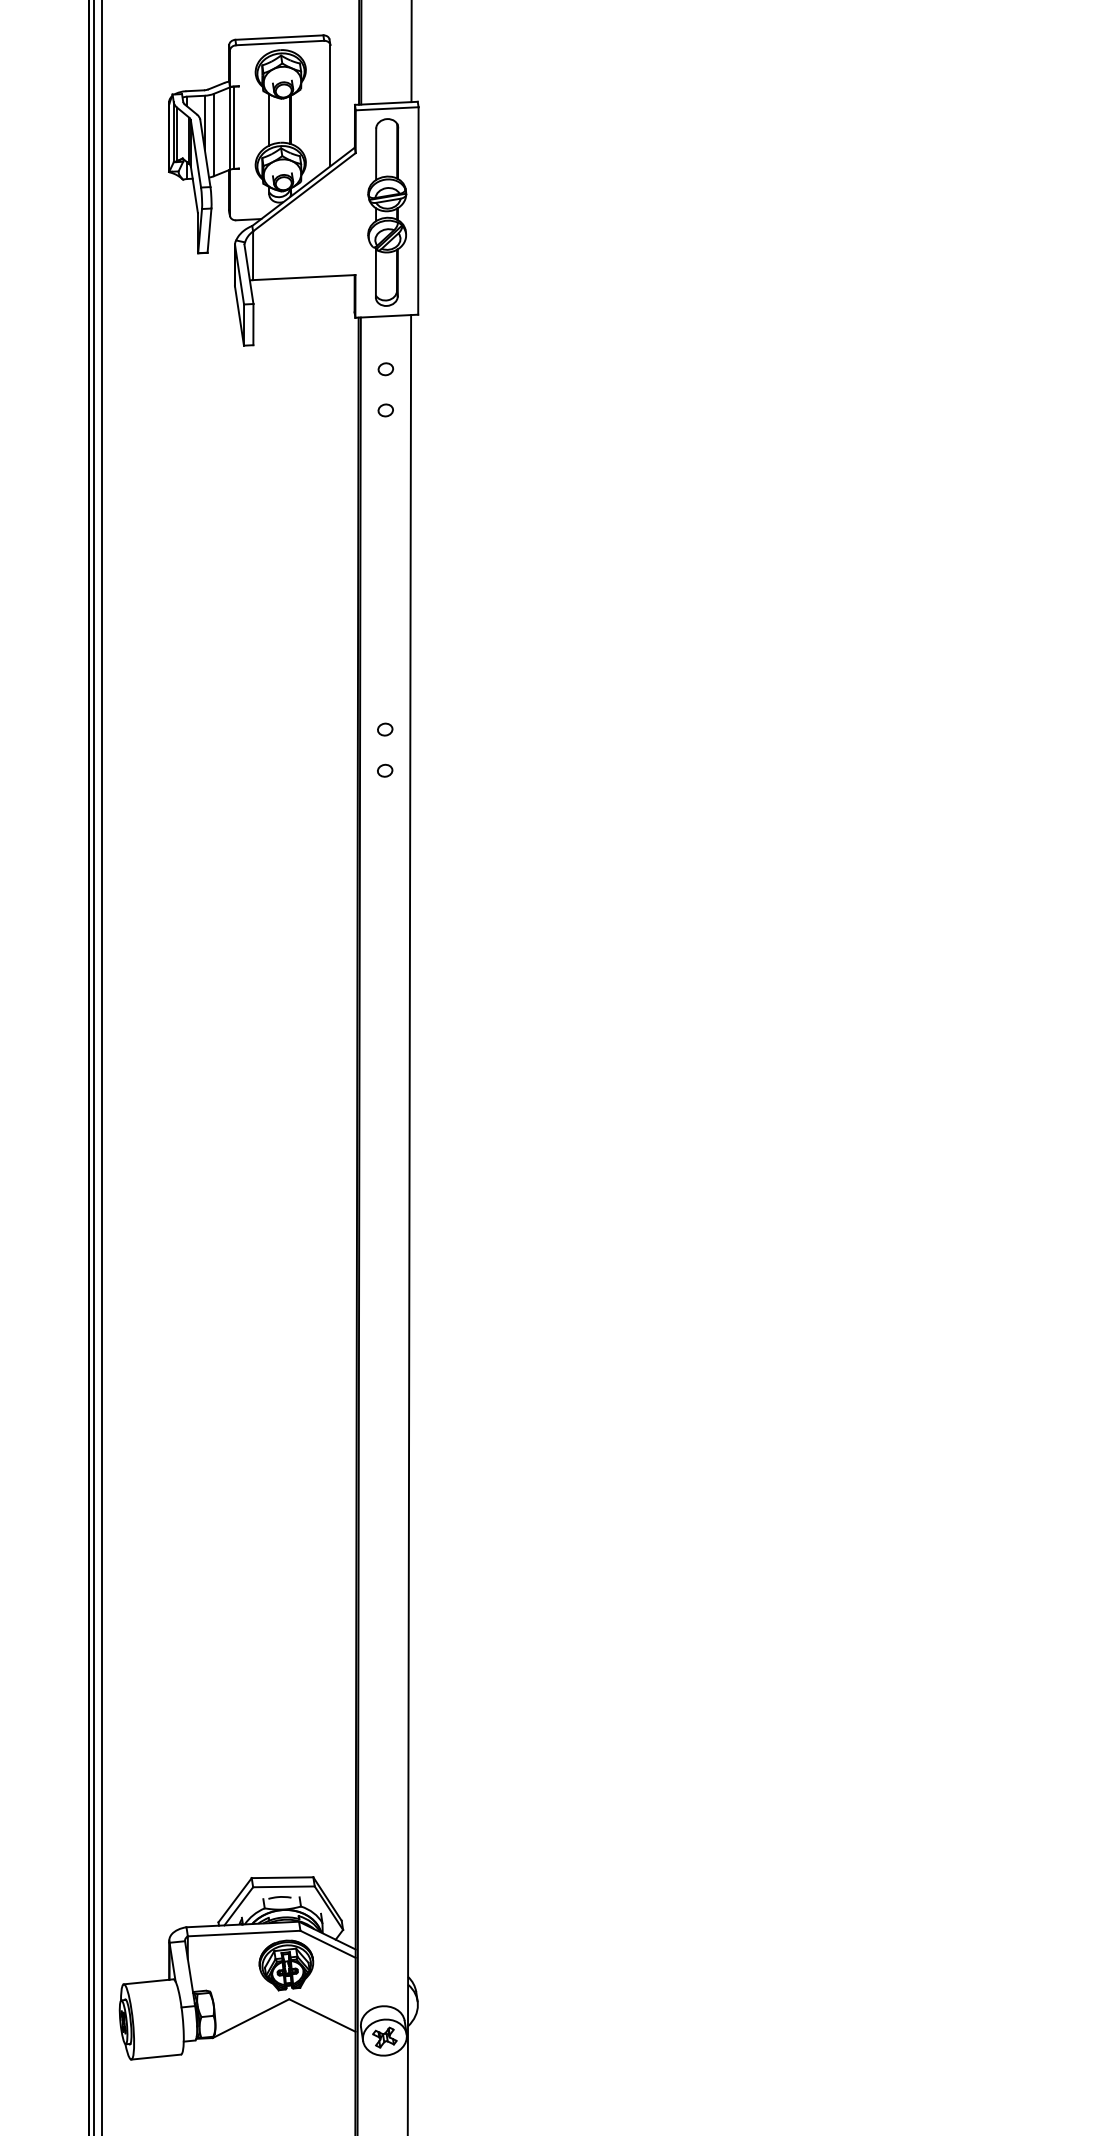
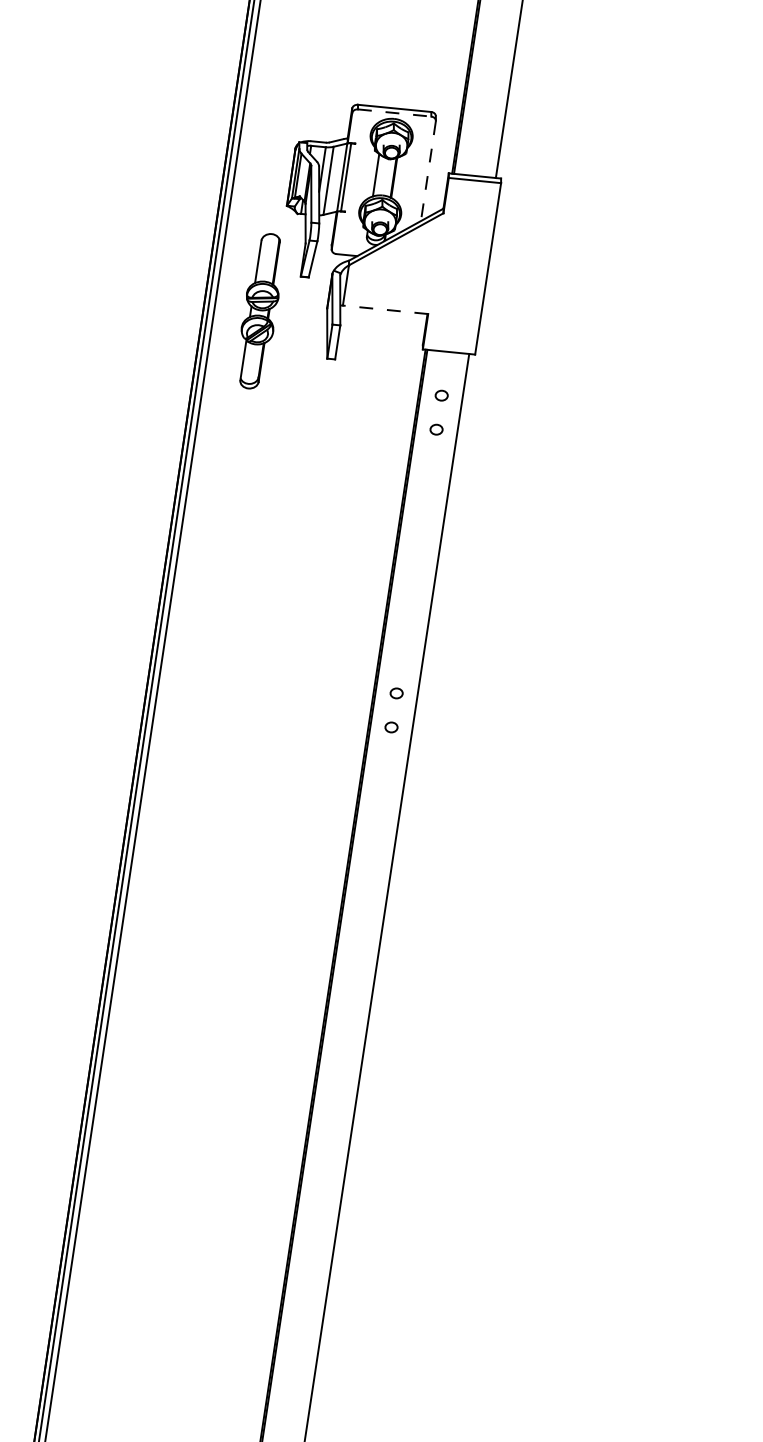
line: (280, 43) -> (394, 113), solid -> dashed
line: (330, 106) -> (428, 171), solid -> dashed
part: (387, 212) -> (260, 311), moved
line: (303, 277) -> (384, 309), solid -> dashed

